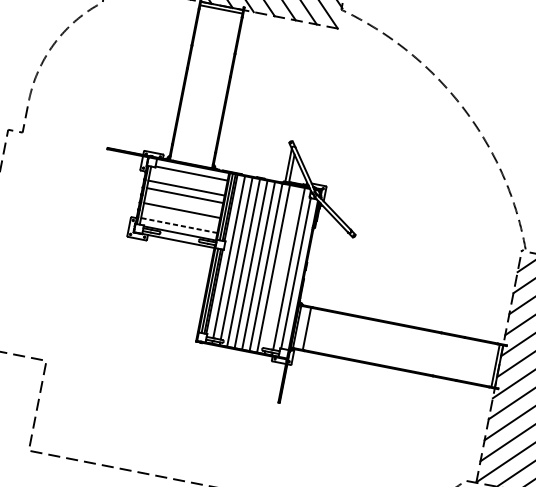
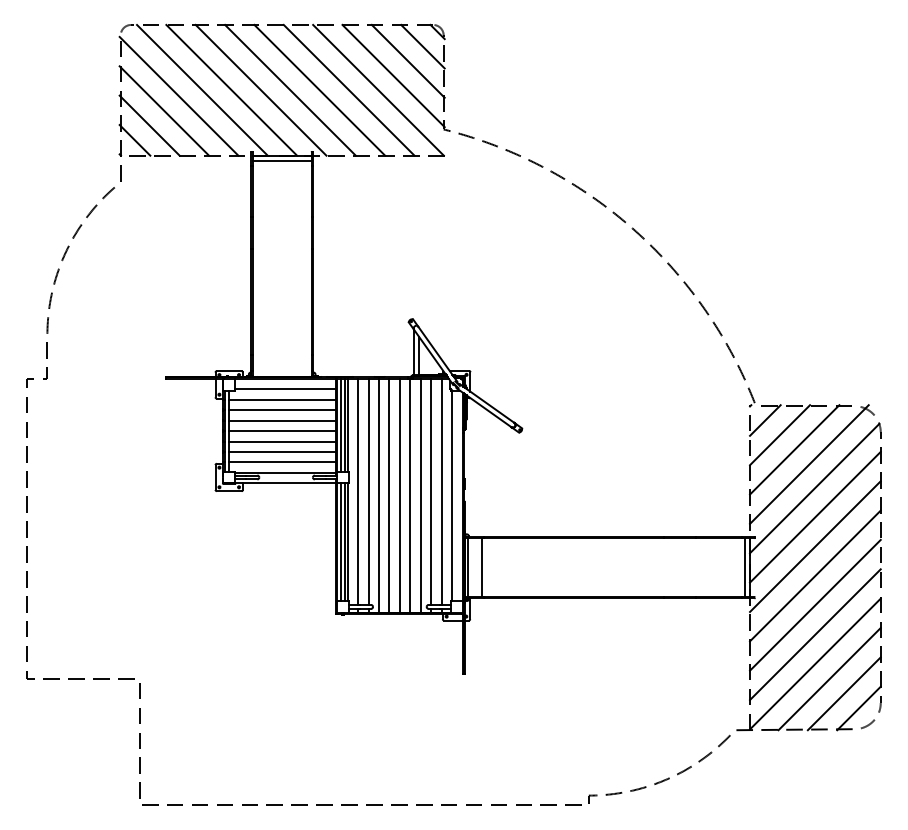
line: (188, 180) -> (282, 399), added
line: (183, 203) -> (282, 431), added
line: (180, 217) -> (282, 451), added
line: (179, 225) -> (282, 462), dashed -> solid
line: (281, 267) -> (431, 491), added

